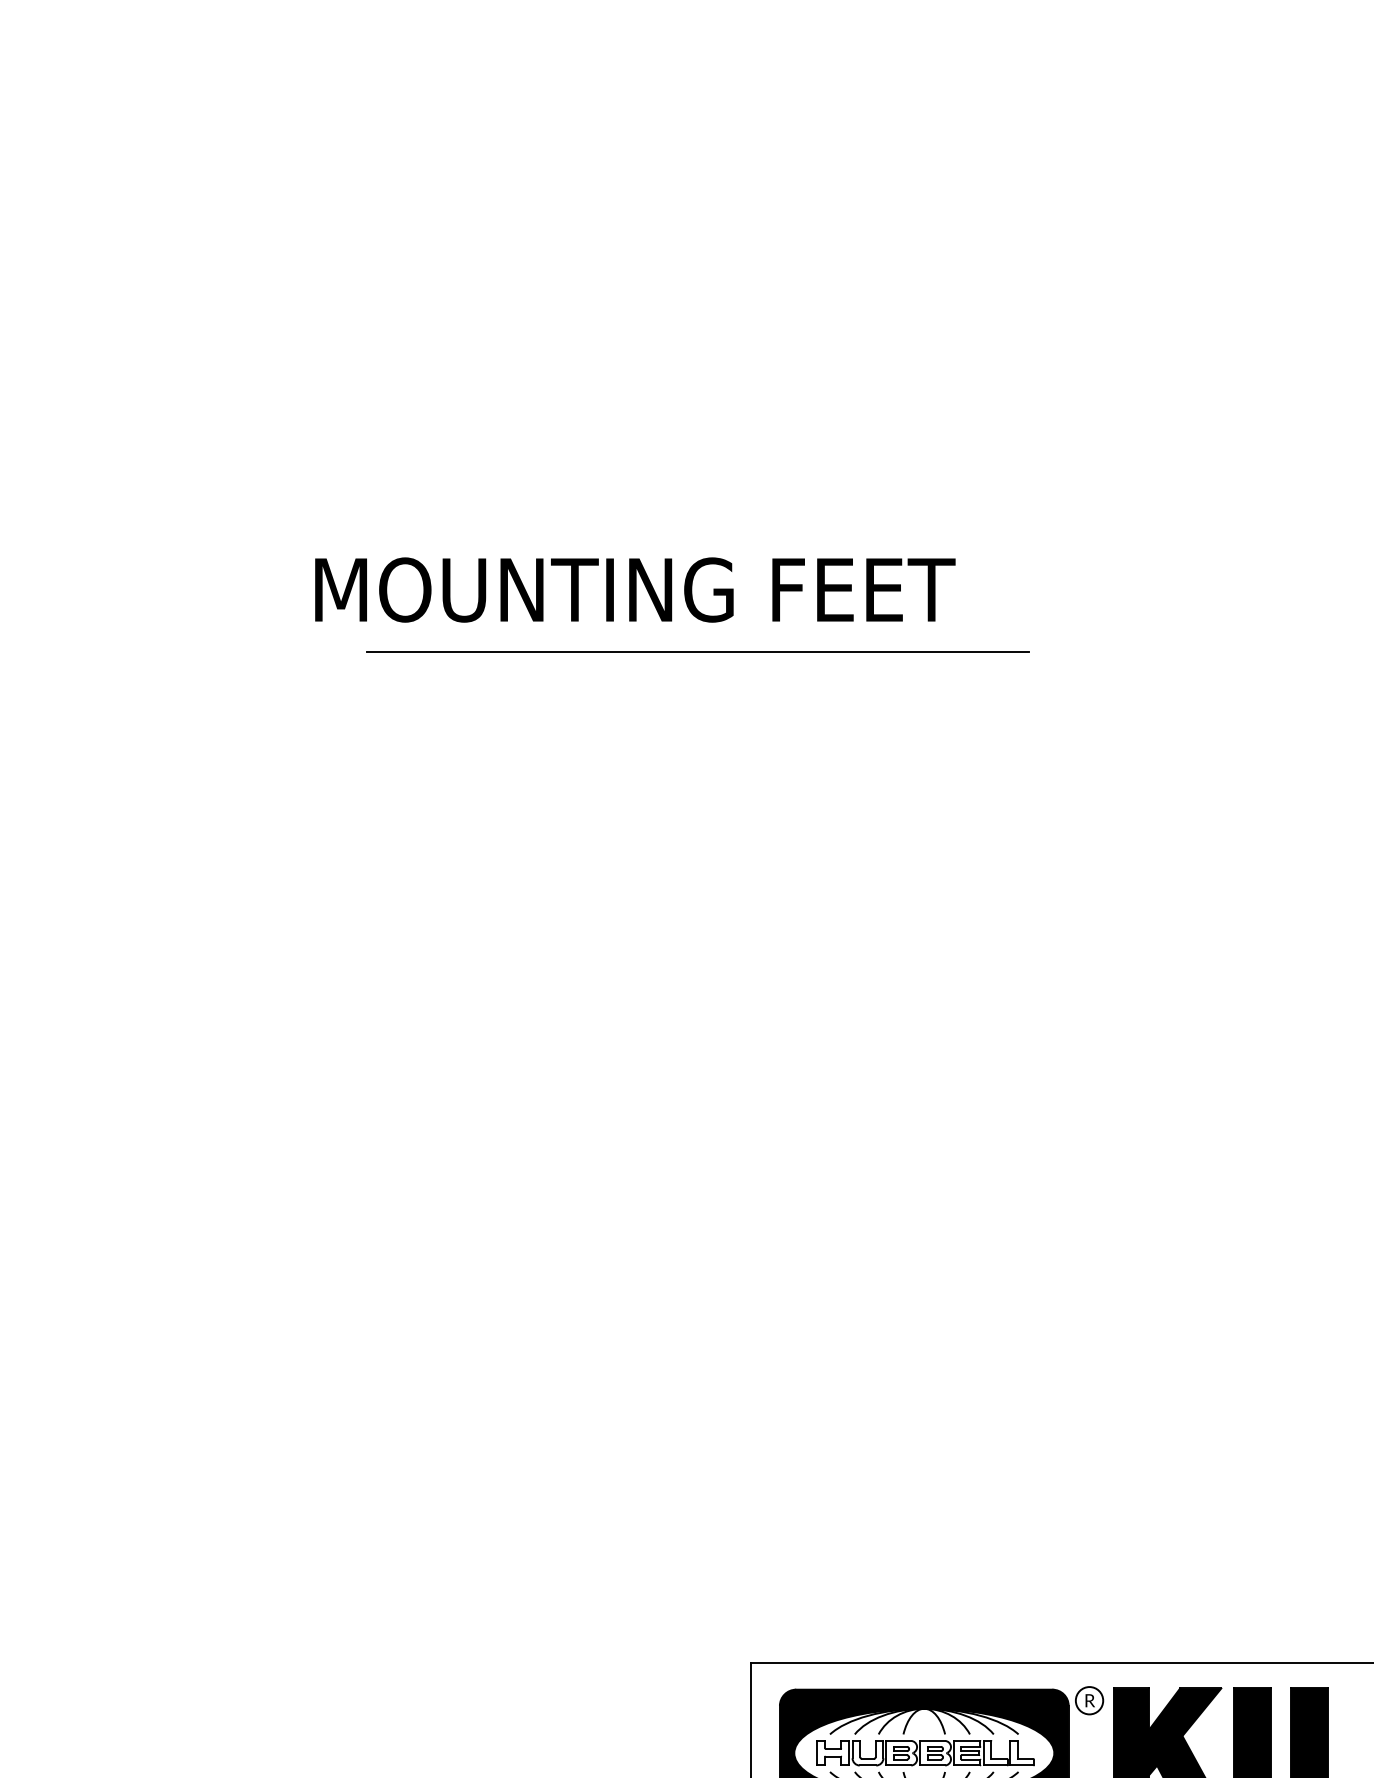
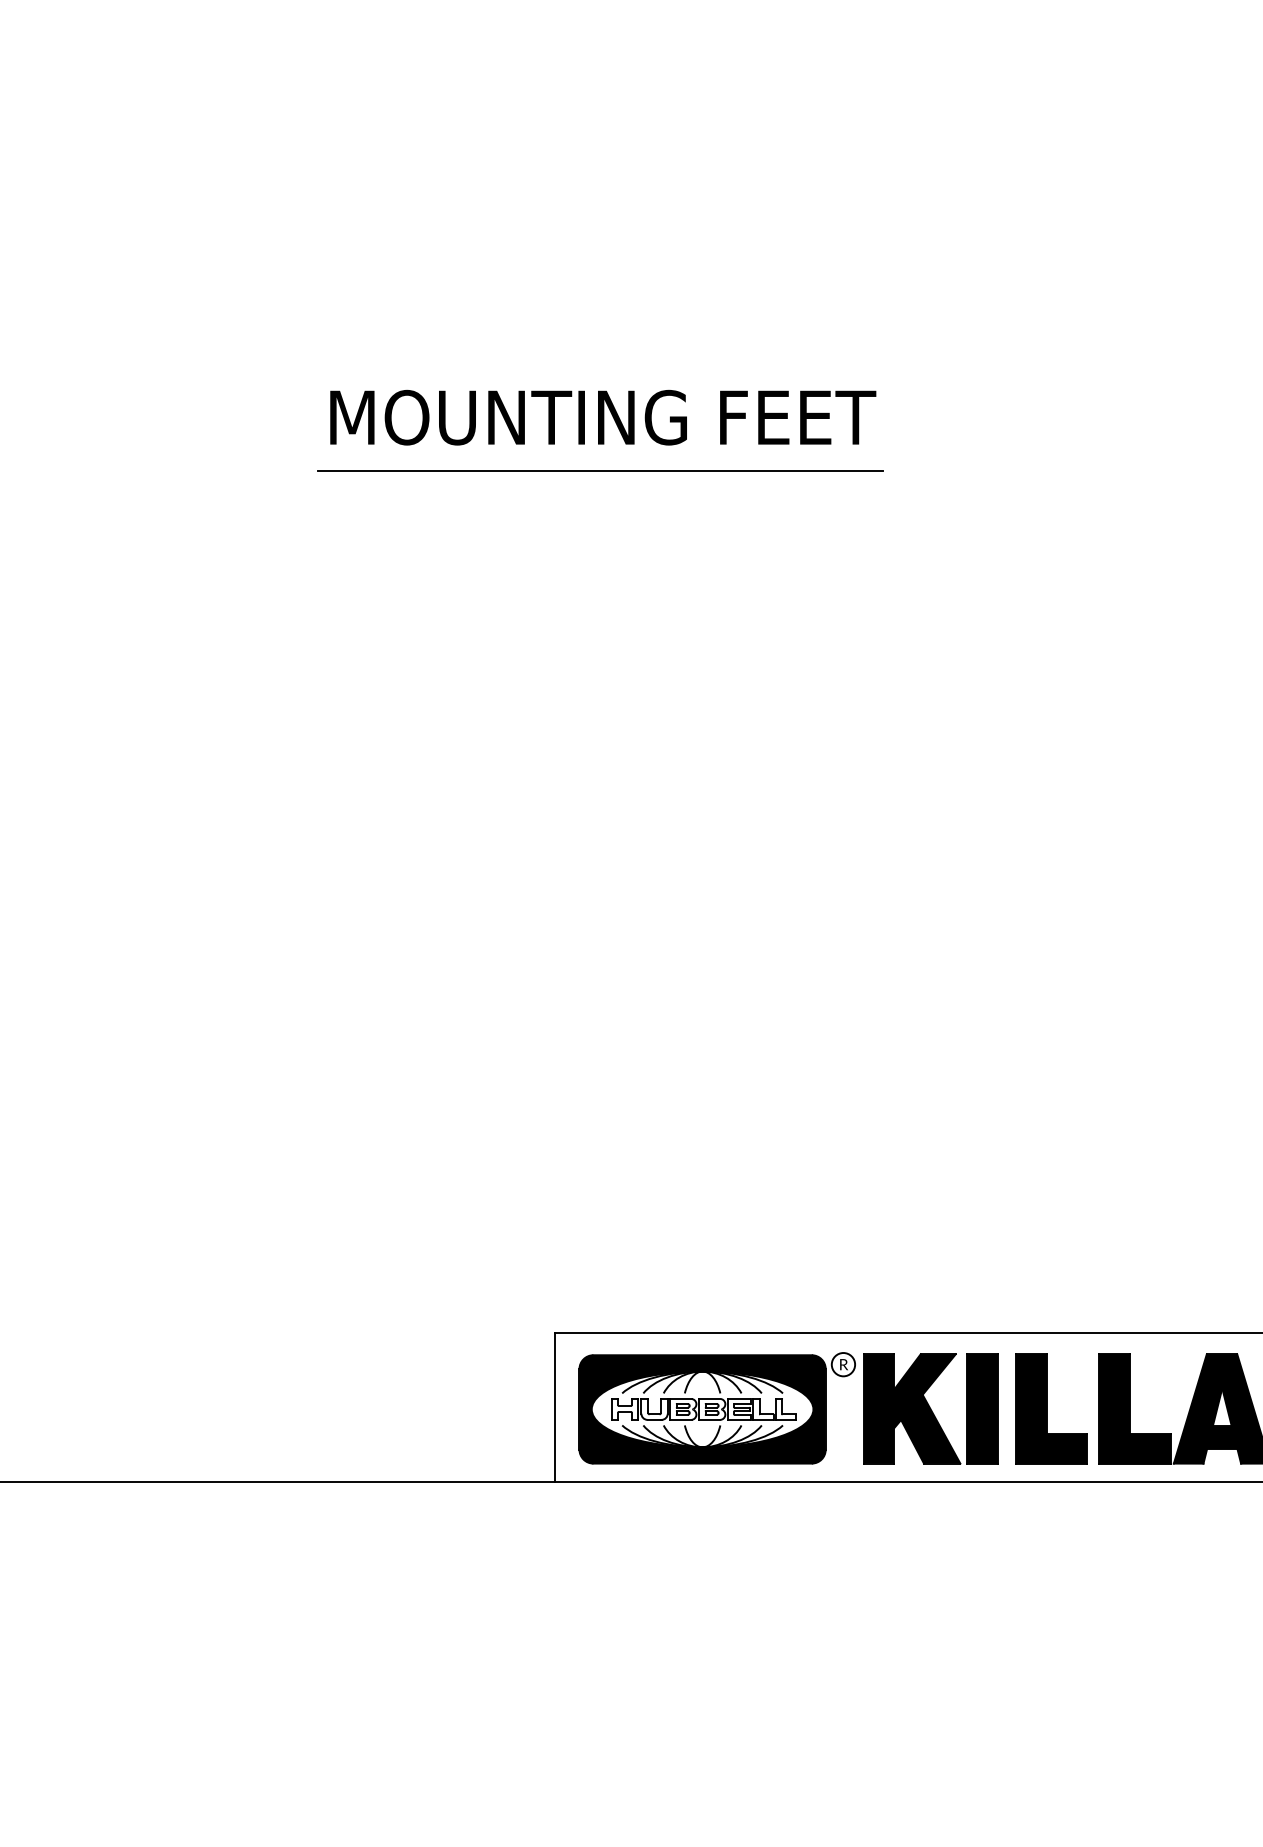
text: (635, 589) -> (603, 417), moved
line: (697, 651) -> (600, 470), moved

